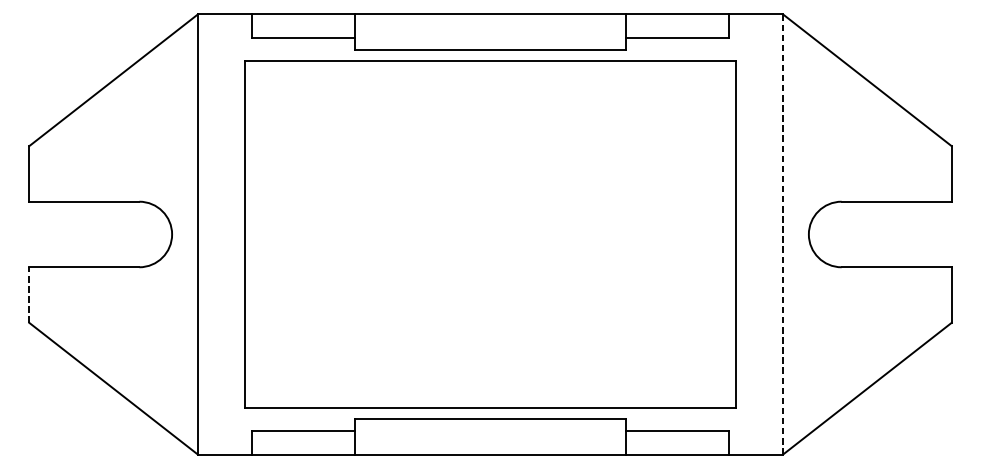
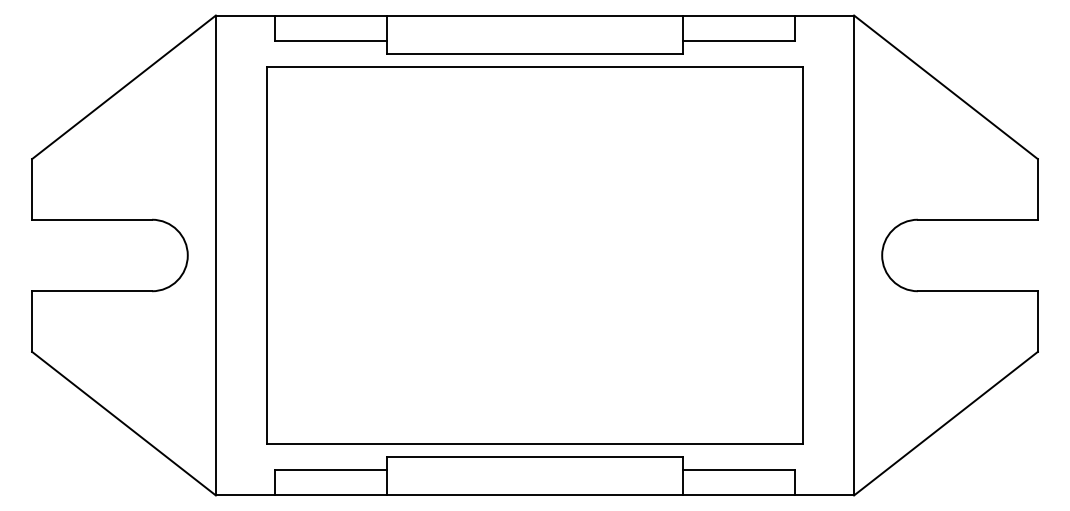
line: (783, 234) -> (854, 255), dashed -> solid
line: (29, 295) -> (32, 321), dashed -> solid

